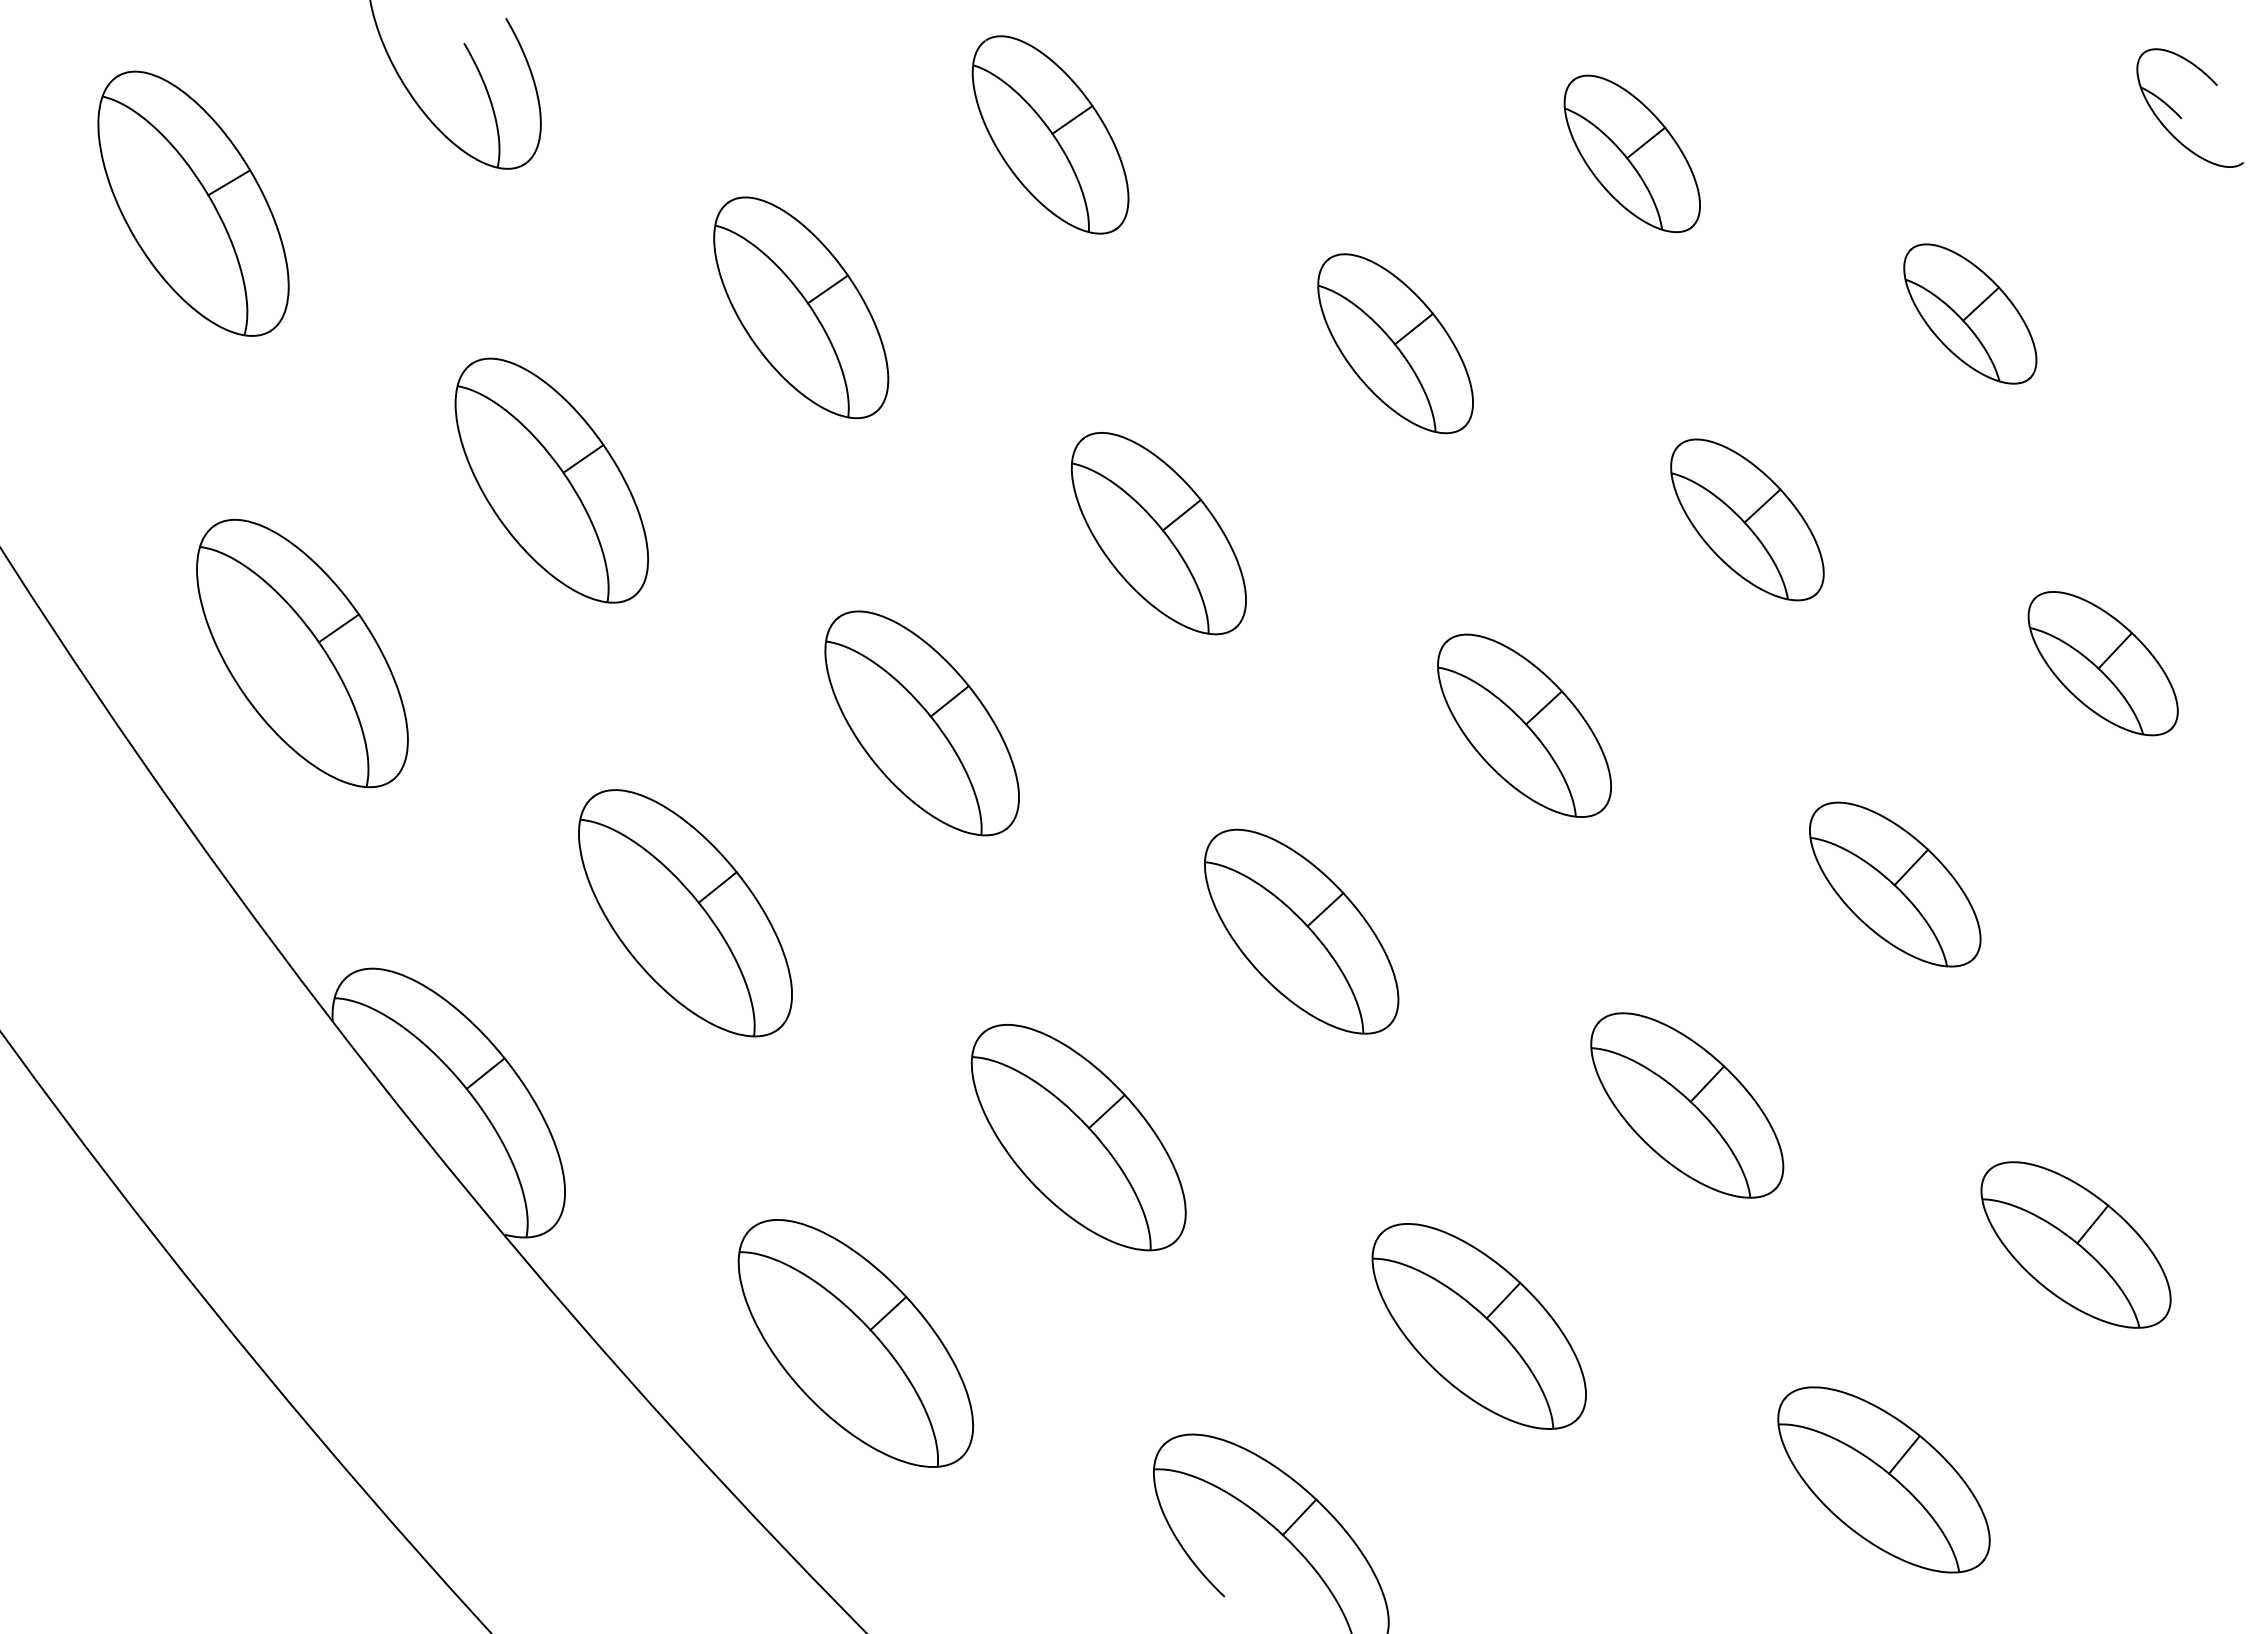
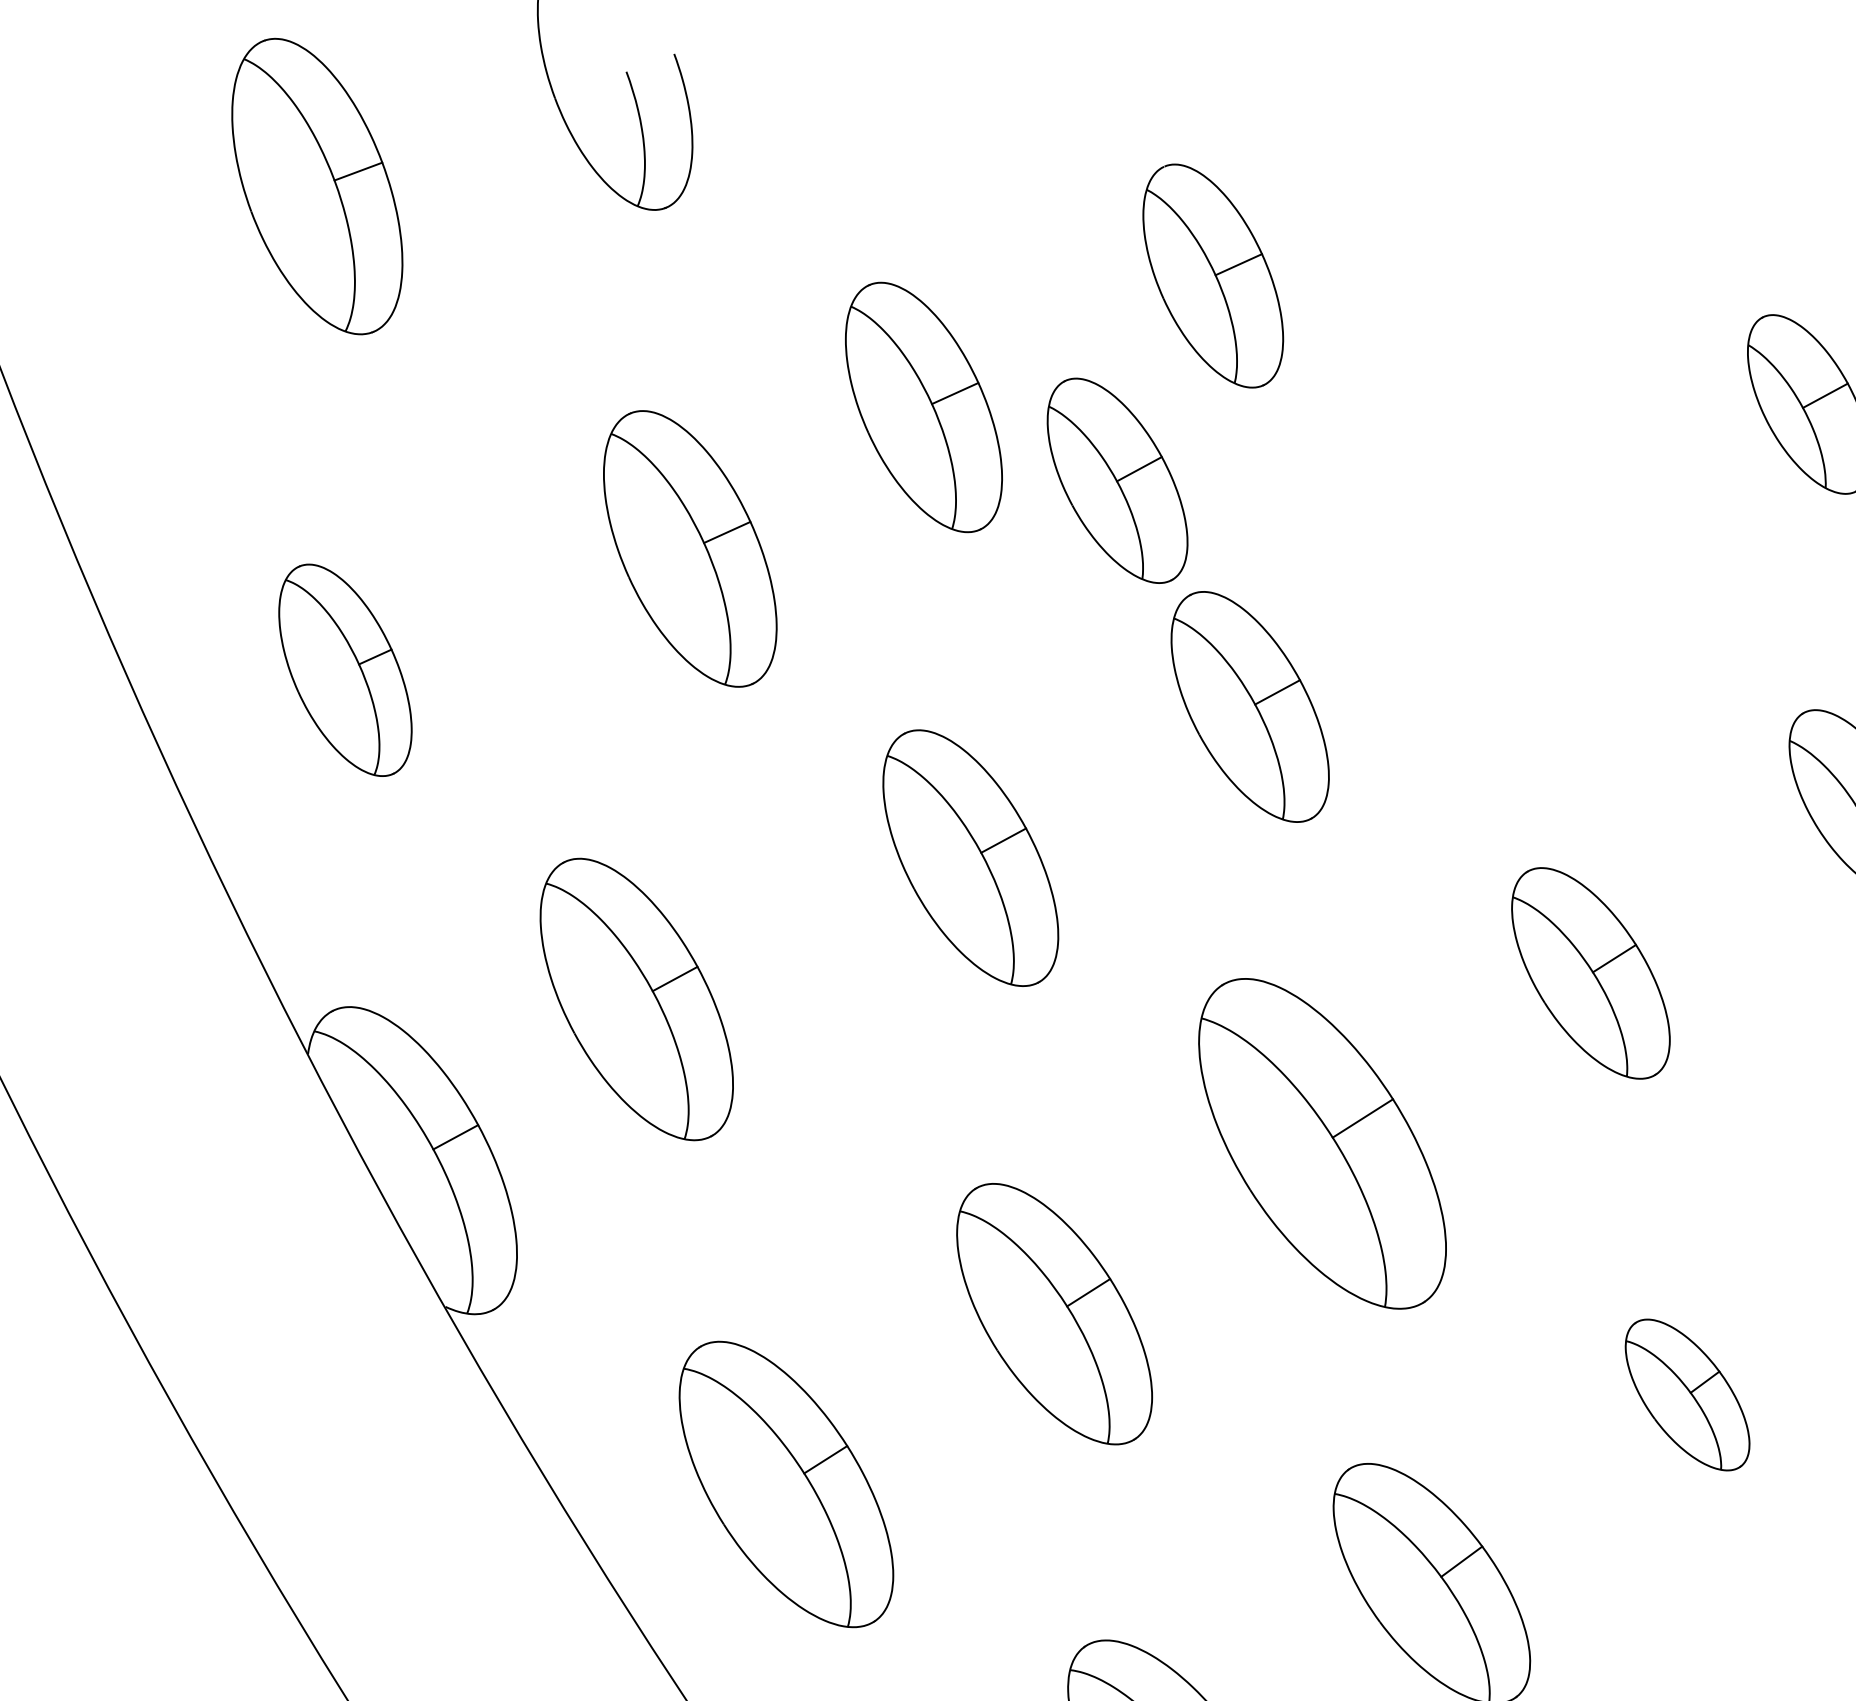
part: (1395, 343) -> (1117, 480), moved
part: (551, 480) -> (690, 548), moved
part: (302, 653) -> (345, 670), size x0.7
part: (685, 913) -> (637, 999), moved
part: (1301, 931) -> (1322, 1143), size x1.4
part: (1687, 1105) -> (1687, 1395), size x0.7

